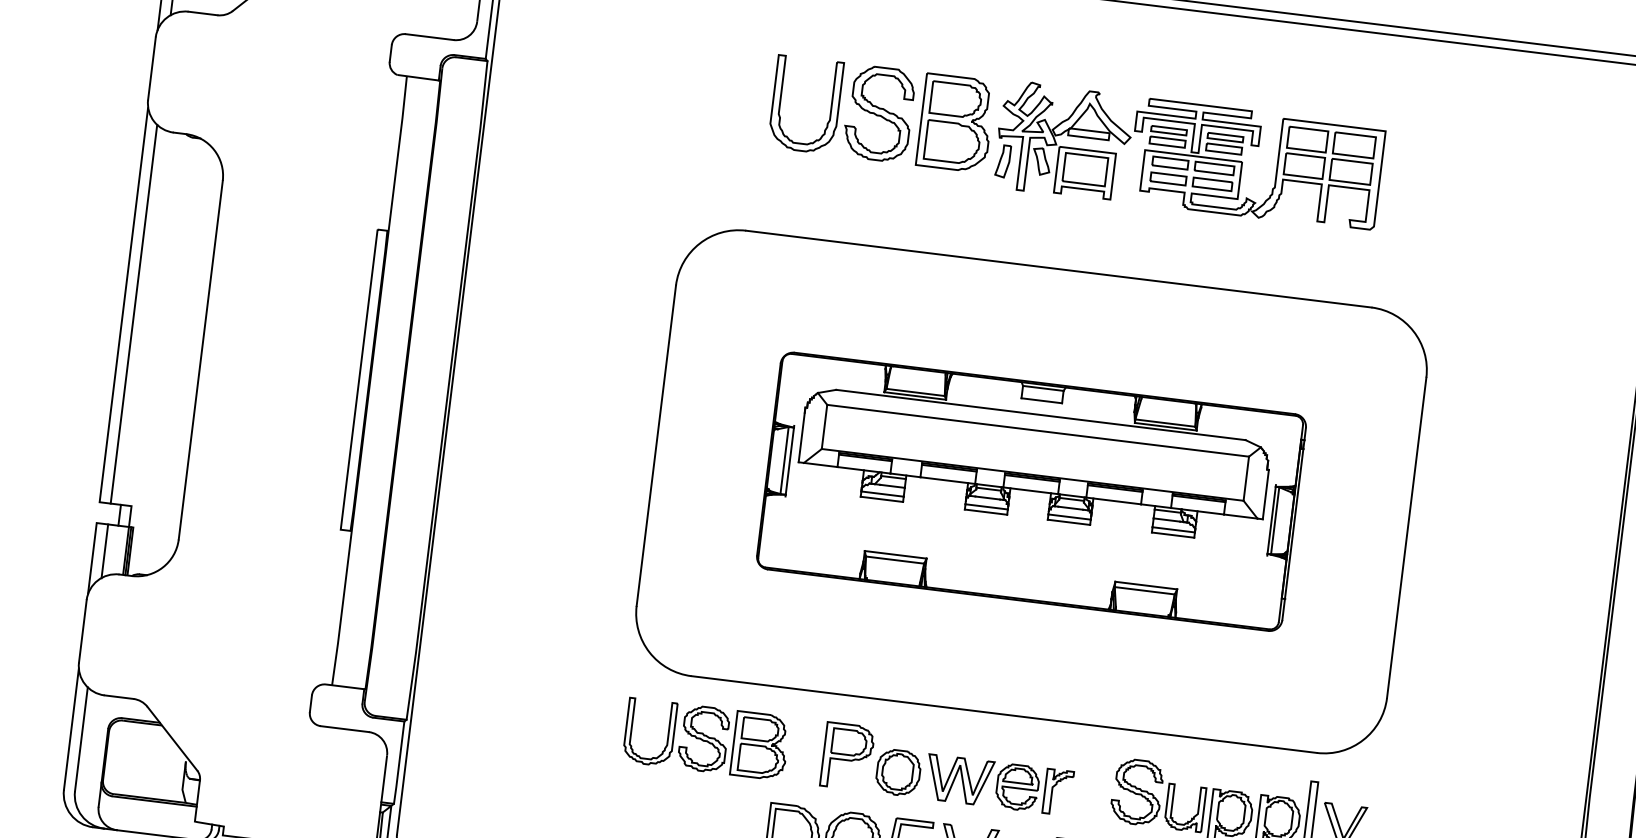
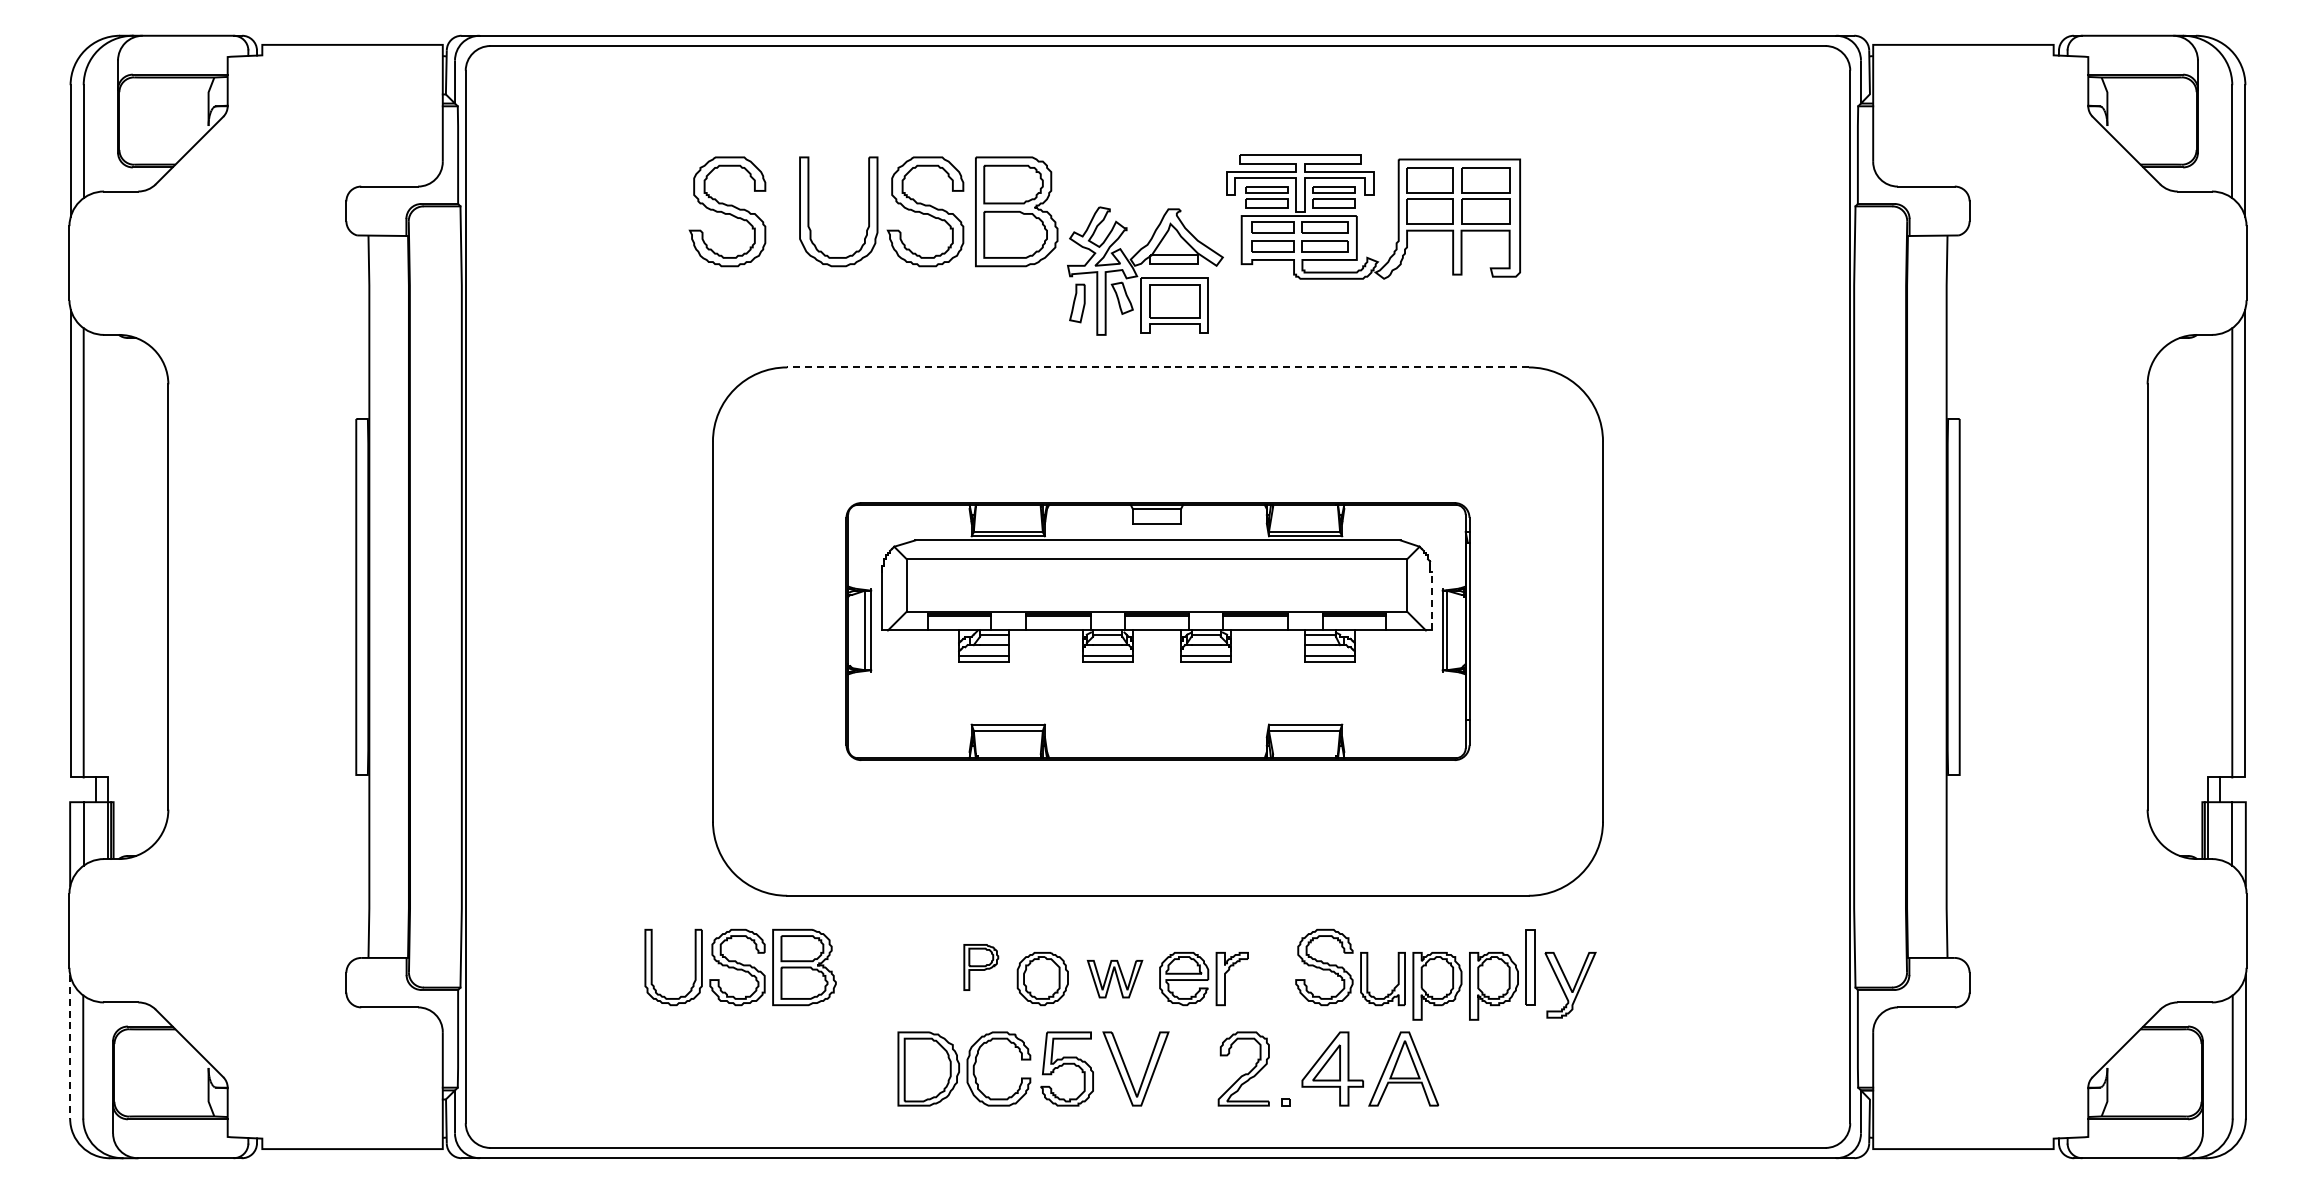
part: (712, 93) -> (727, 211), added
part: (1063, 146) -> (1145, 277), moved
line: (1058, 269) -> (1157, 367), solid -> dashed
line: (1266, 494) -> (1432, 600), solid -> dashed
line: (71, 729) -> (70, 1046), solid -> dashed
part: (706, 739) -> (740, 967), moved
part: (847, 756) -> (981, 967), size x0.6
part: (958, 780) -> (1114, 979), size x0.7

